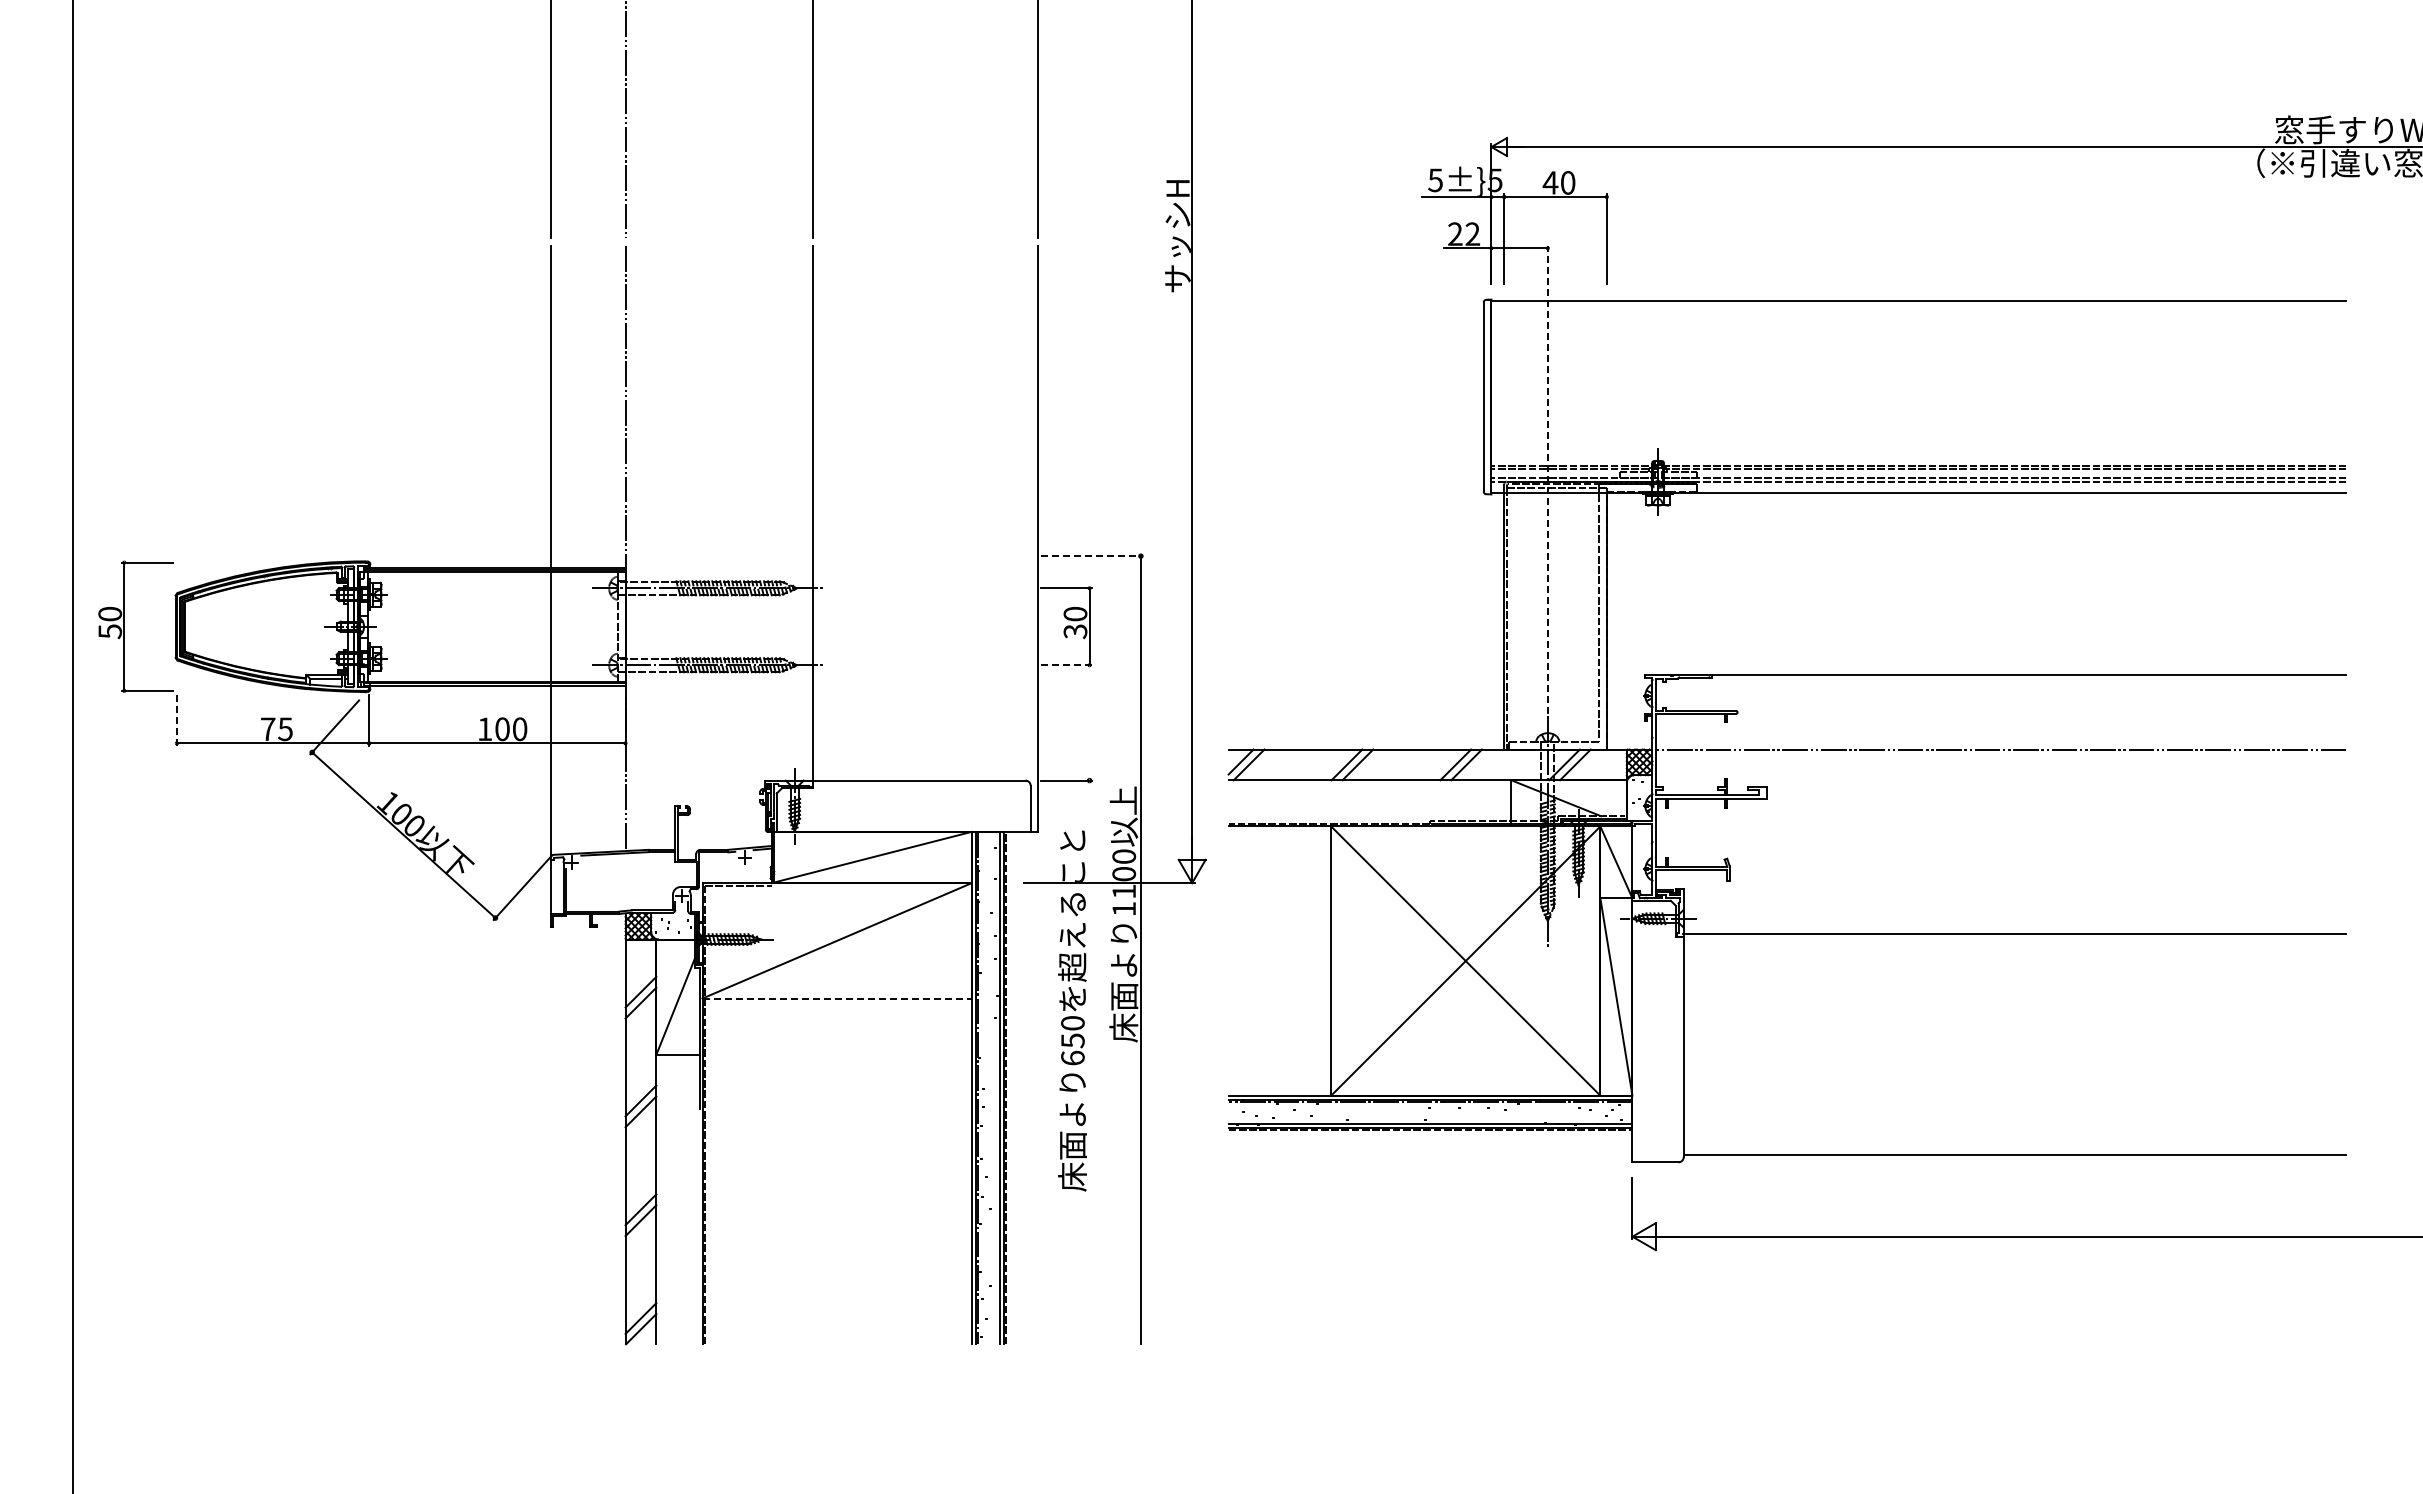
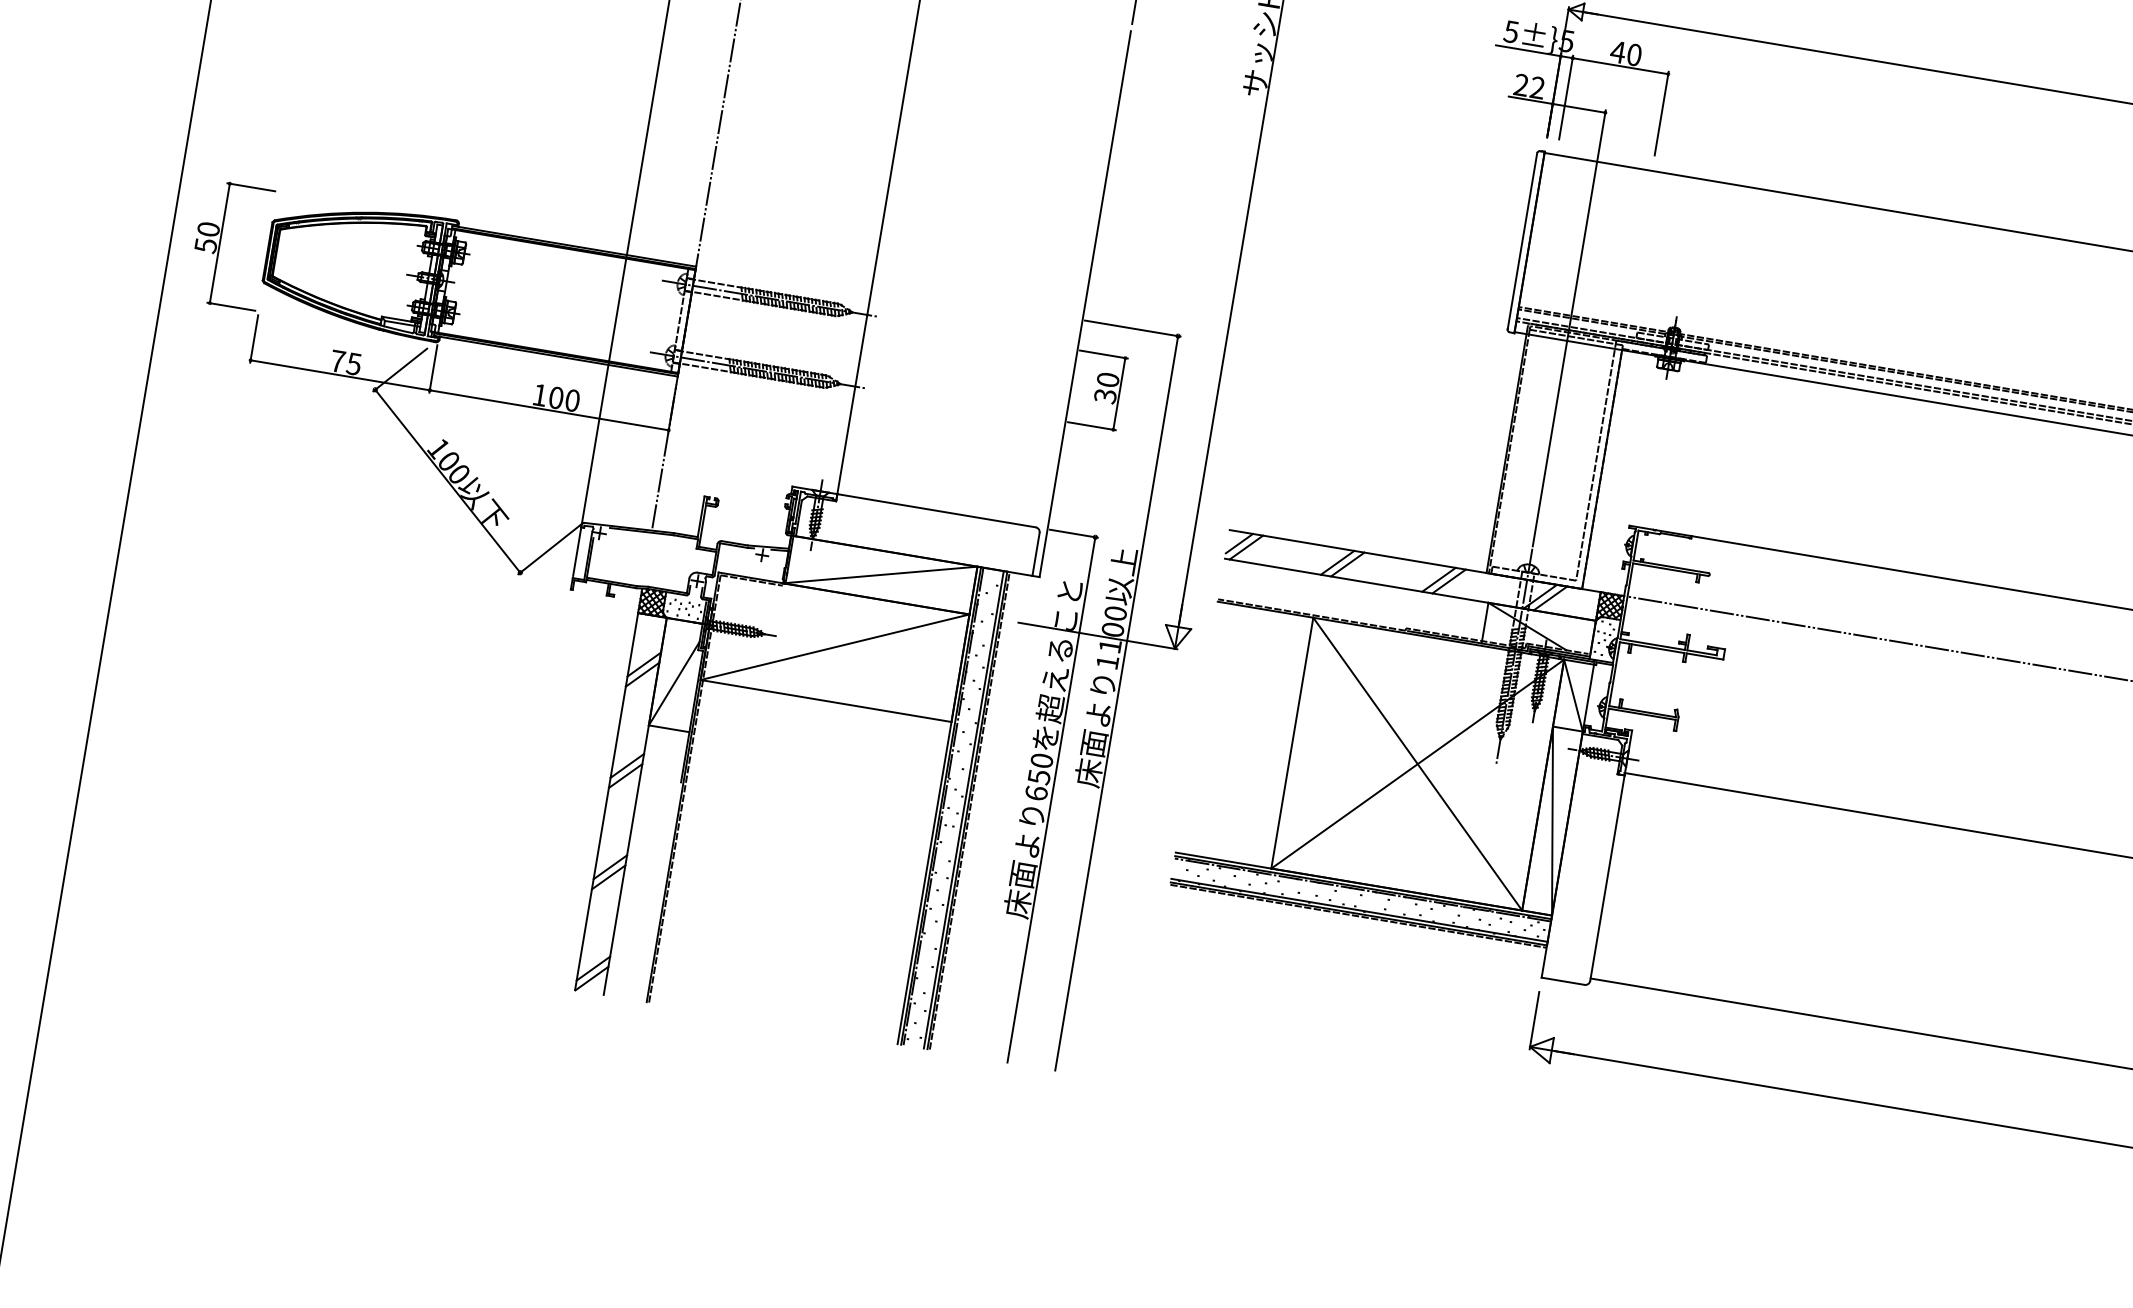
line: (1547, 479) -> (1569, 328), dashed -> solid
line: (1092, 556) -> (1133, 328), dashed -> solid
line: (1066, 665) -> (1091, 426), dashed -> solid
line: (176, 721) -> (253, 339), dashed -> solid
line: (837, 998) -> (826, 701), dashed -> solid
line: (1089, 1062) -> (1051, 799), added

